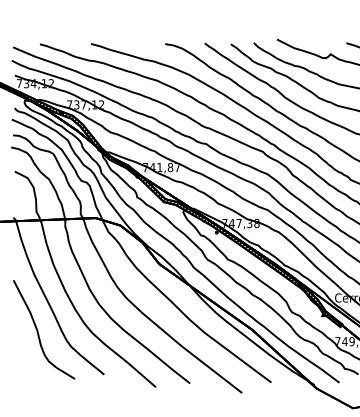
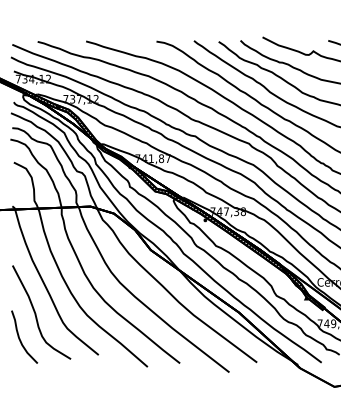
curve: (21, 357) -> (20, 338), added

